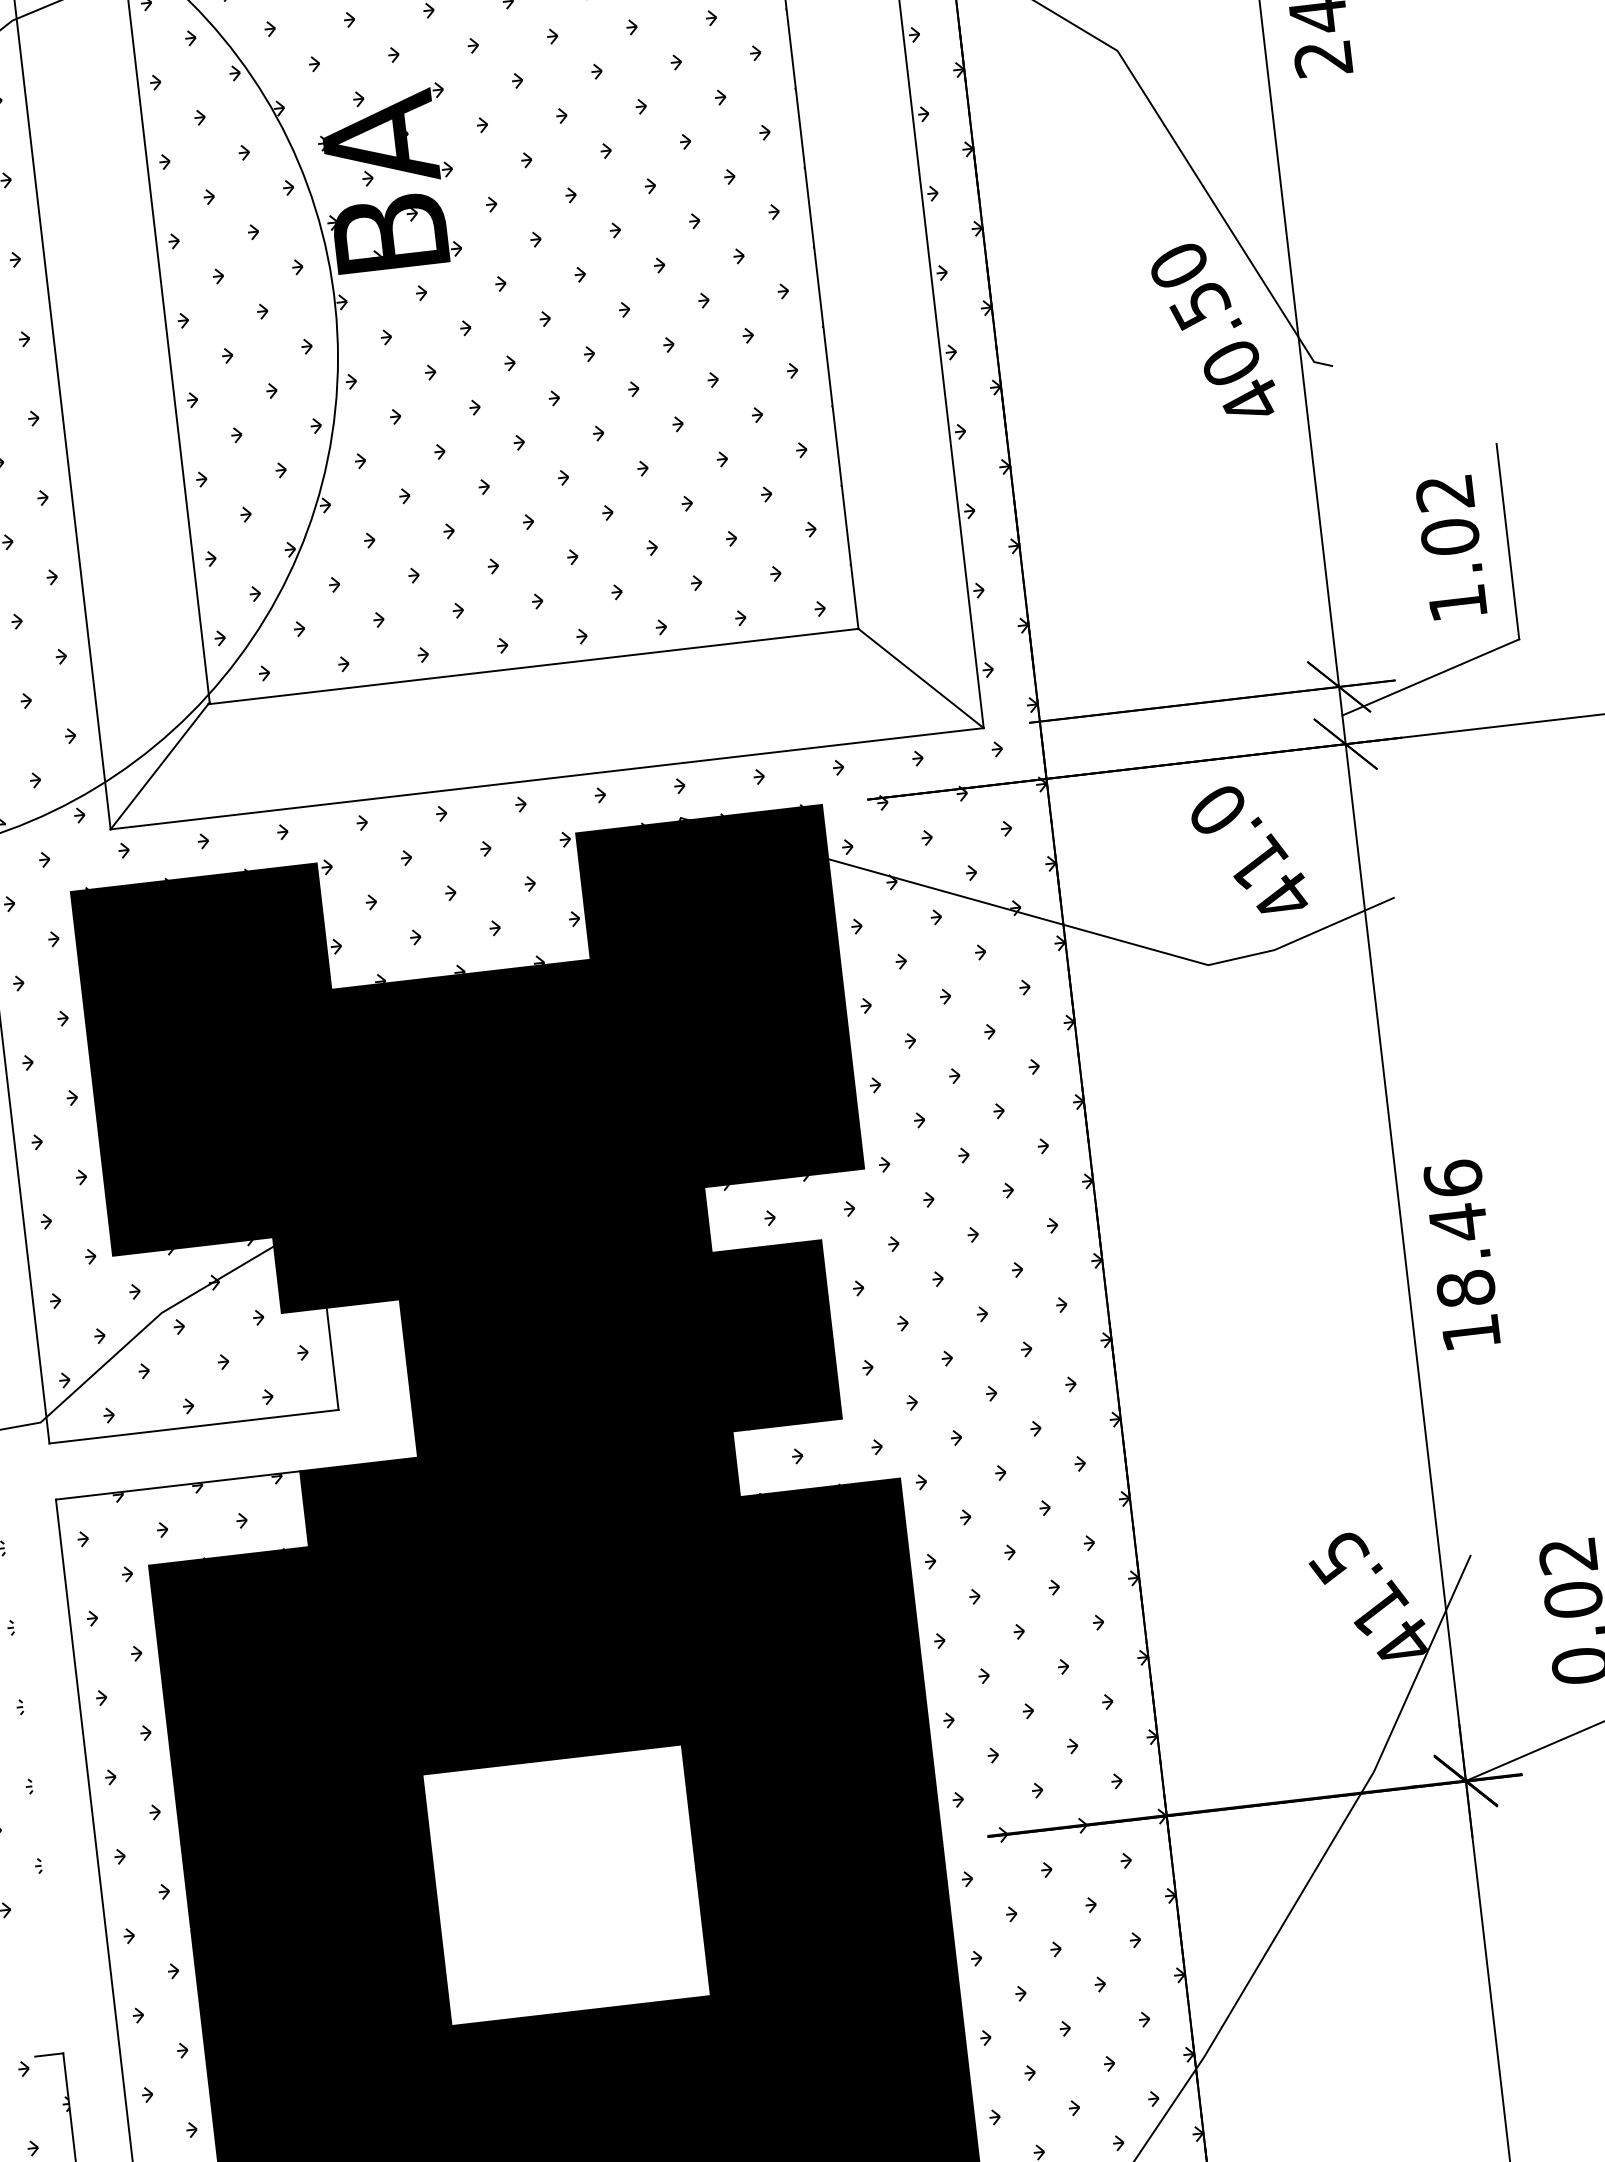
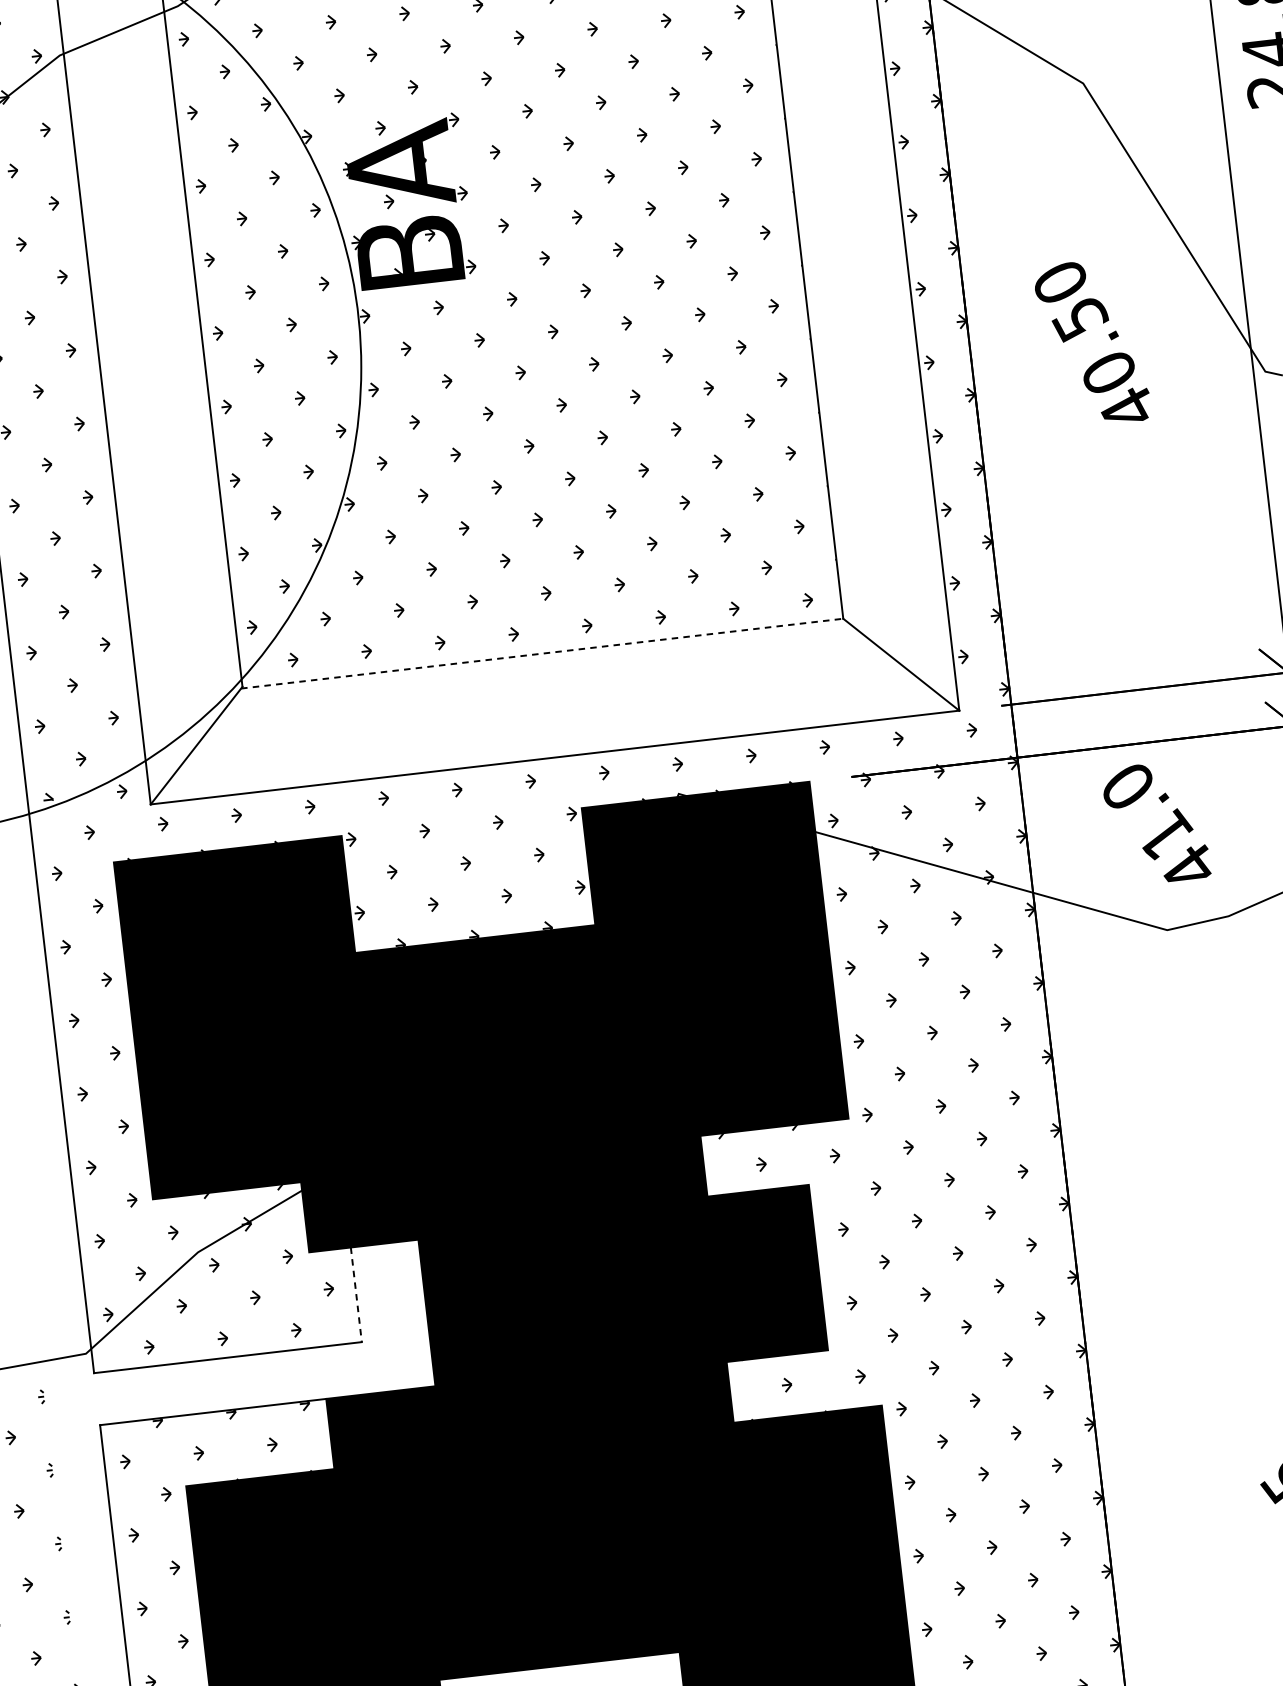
text: (1213, 329) -> (1092, 341), moved
line: (533, 666) -> (542, 653), solid -> dashed
text: (1249, 849) -> (1157, 823), moved
line: (332, 1359) -> (356, 1295), solid -> dashed

